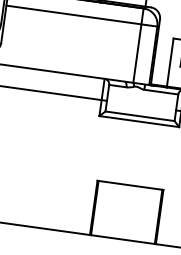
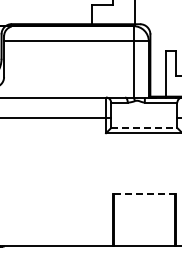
line: (140, 116) -> (144, 128), solid -> dashed
line: (130, 185) -> (144, 194), solid -> dashed

